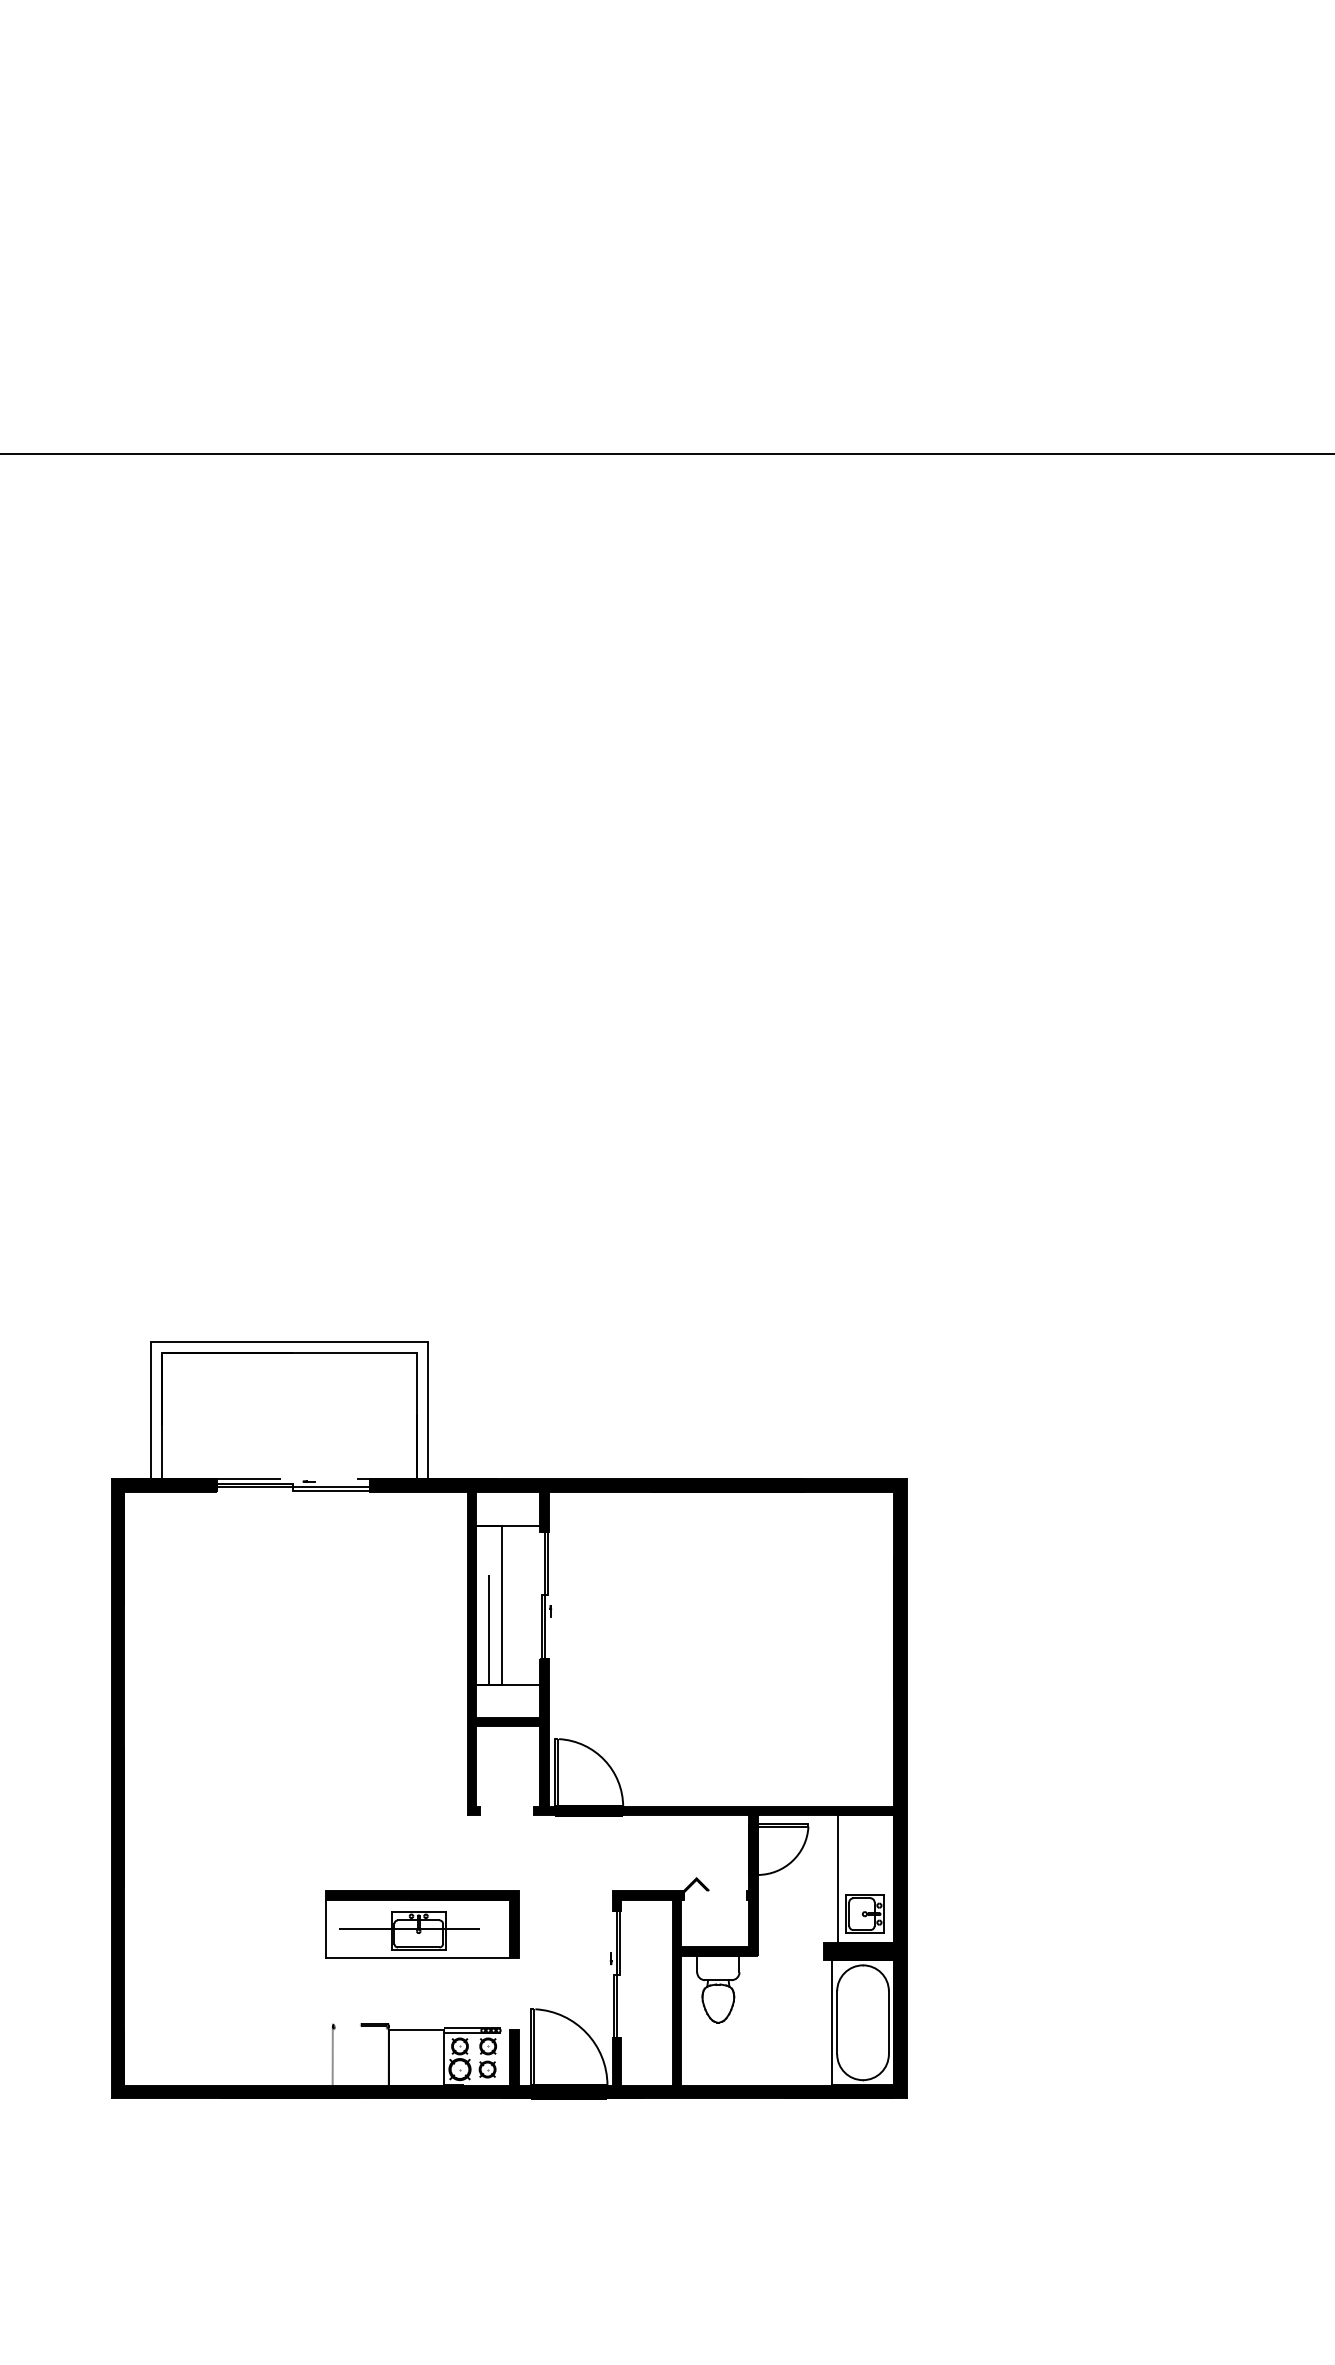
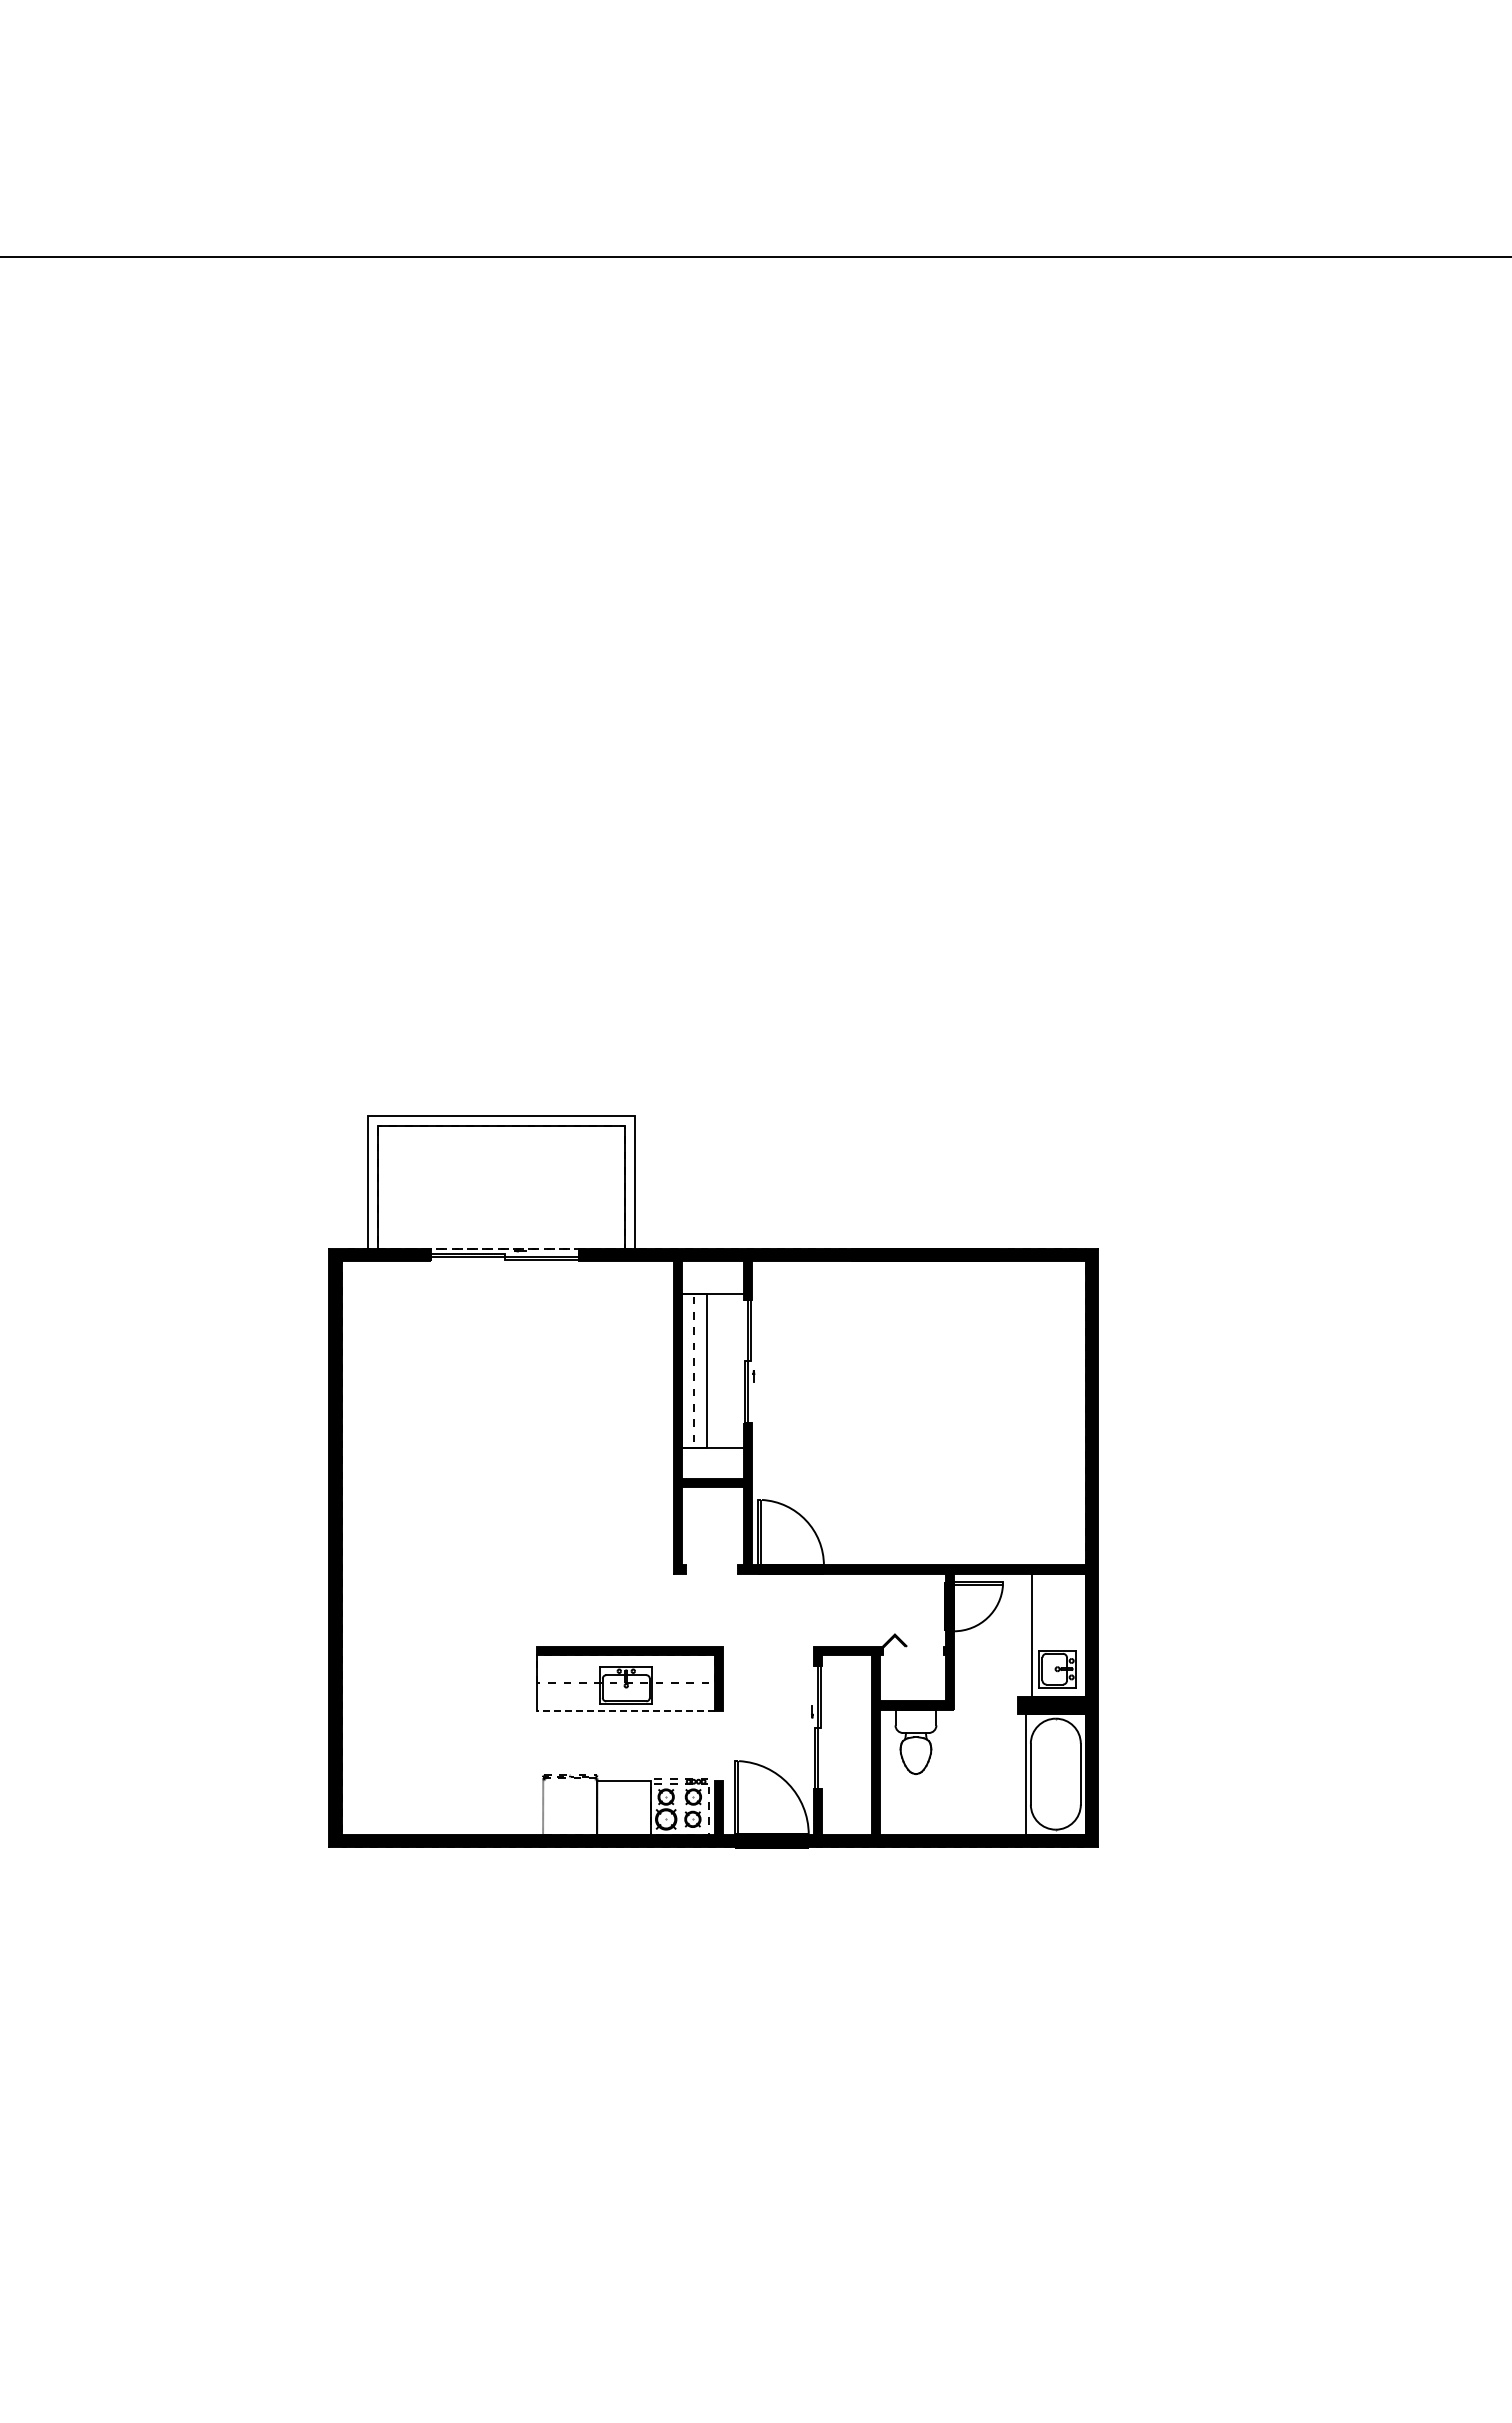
line: (417, 1957) -> (625, 1711), solid -> dashed

